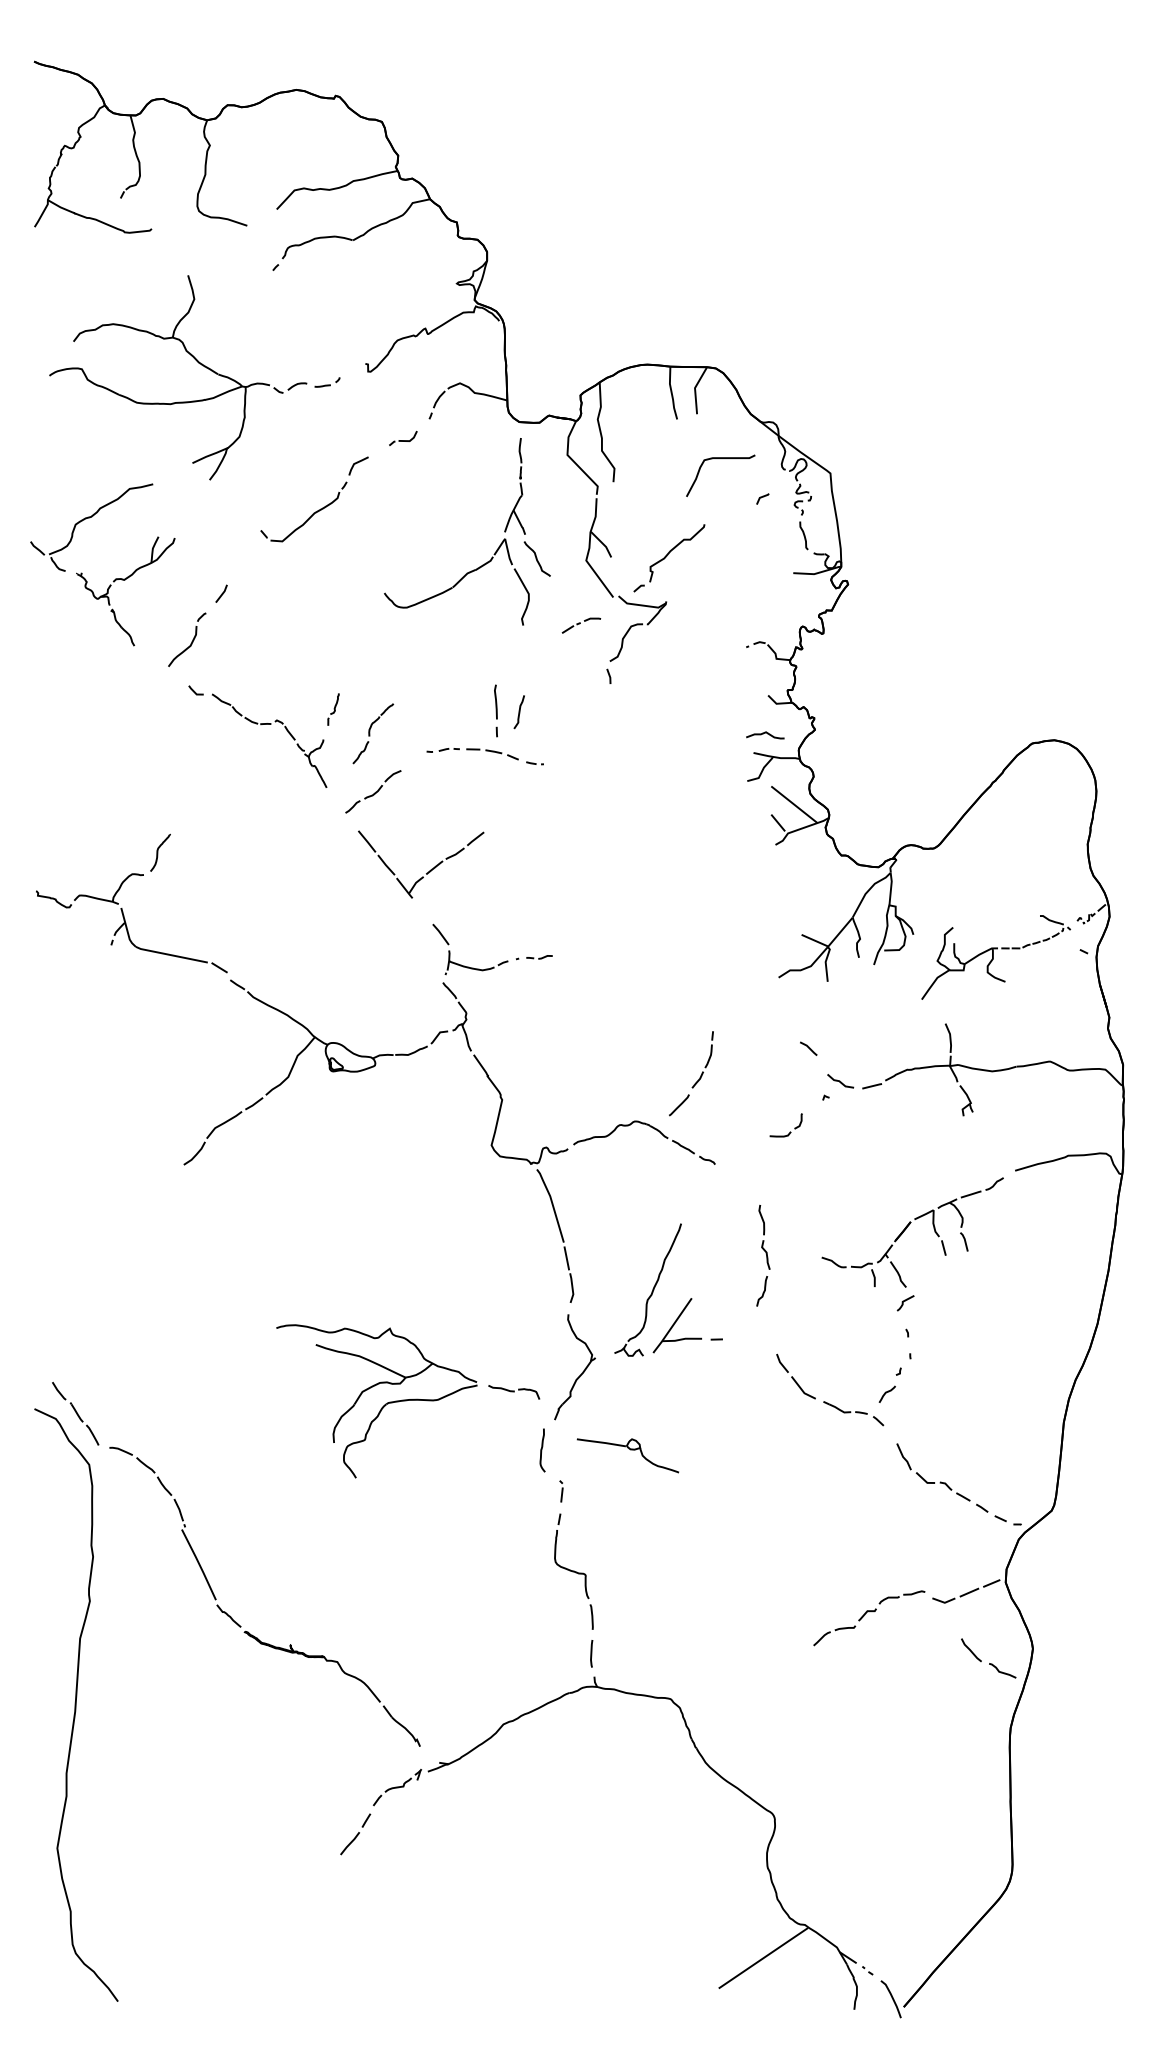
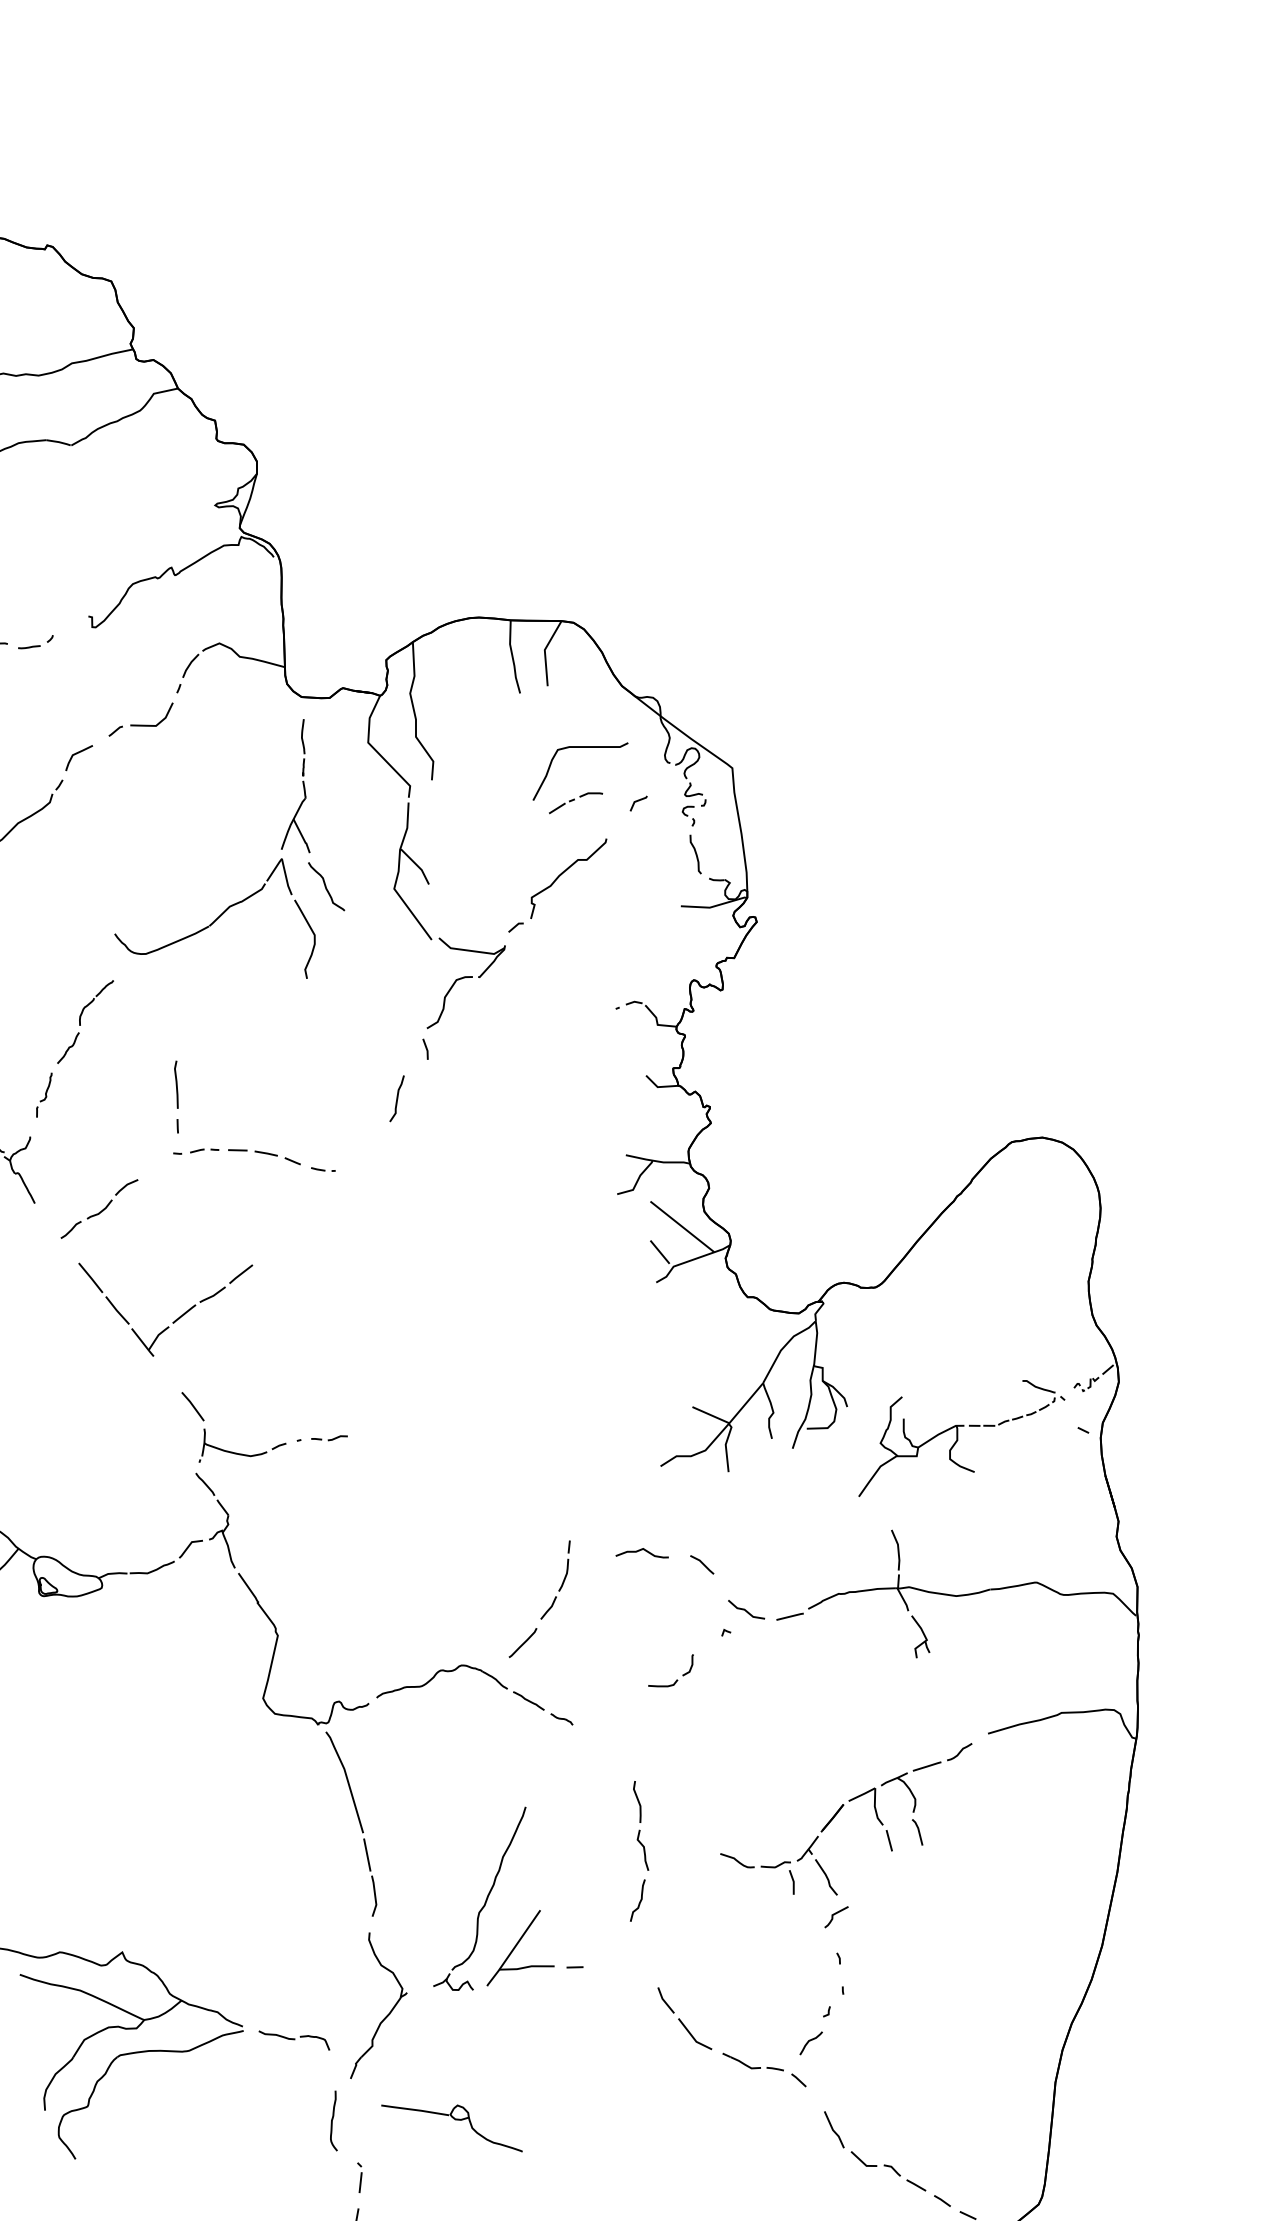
part: (402, 438) -> (139, 719), size x1.67
part: (669, 558) -> (557, 885), moved
part: (581, 625) -> (575, 802), moved
part: (495, 710) -> (175, 1096), moved
curve: (518, 712) -> (395, 1099), moved
part: (373, 733) -> (85, 1021), moved
curve: (765, 733) -> (642, 1550), moved

